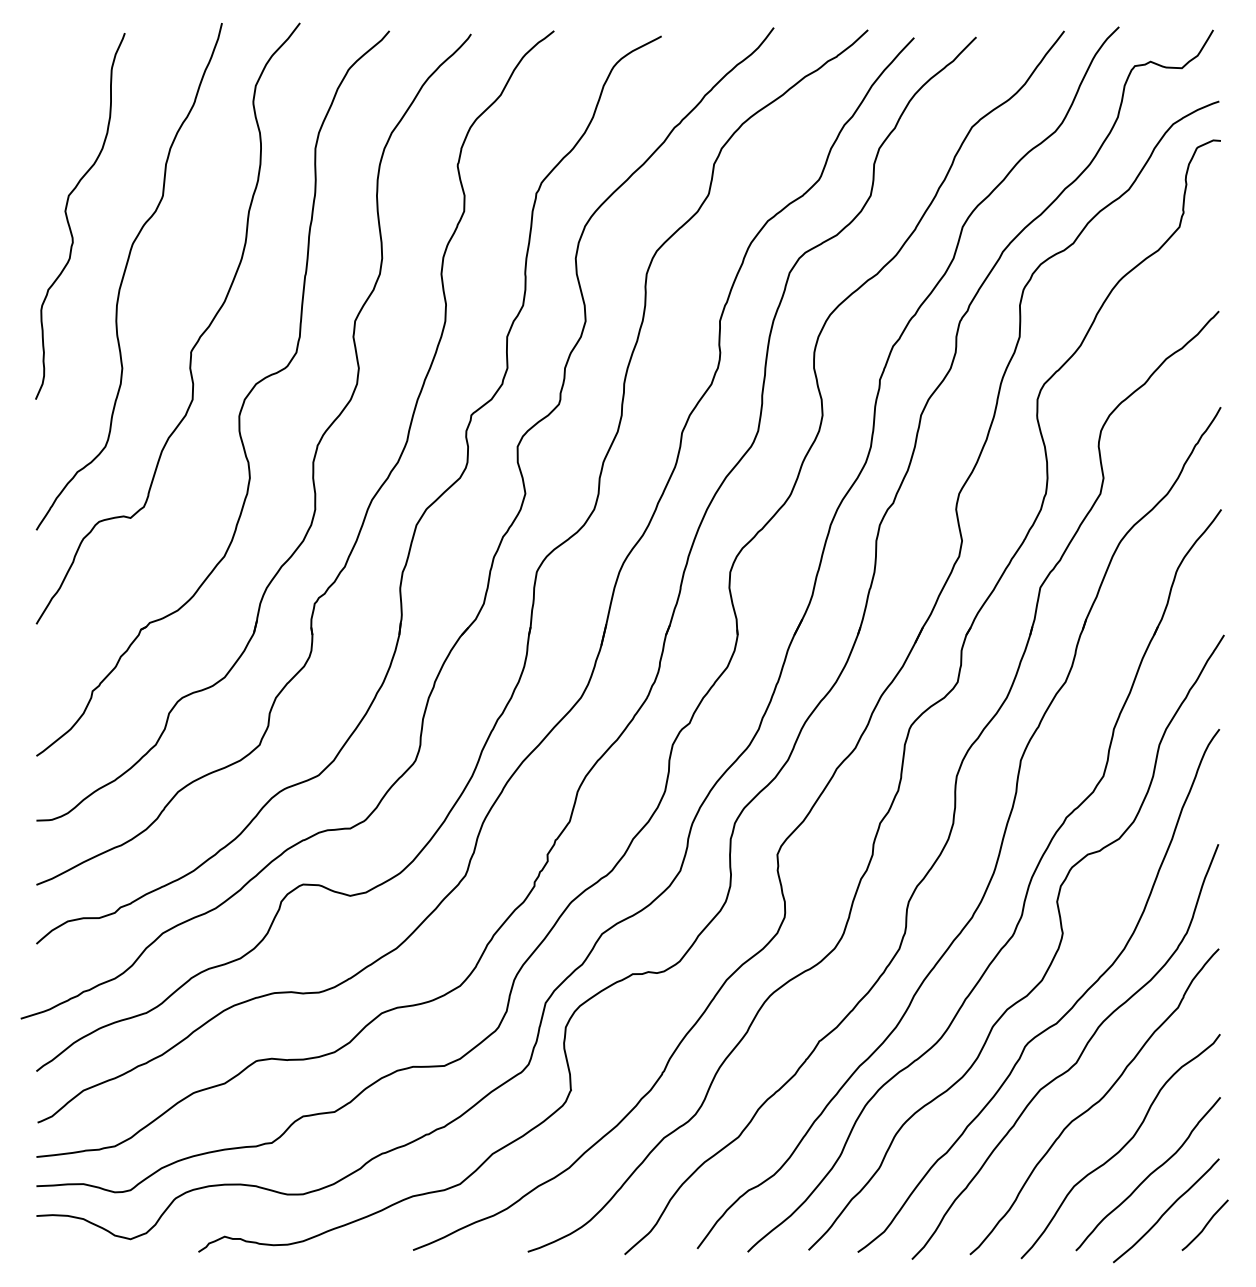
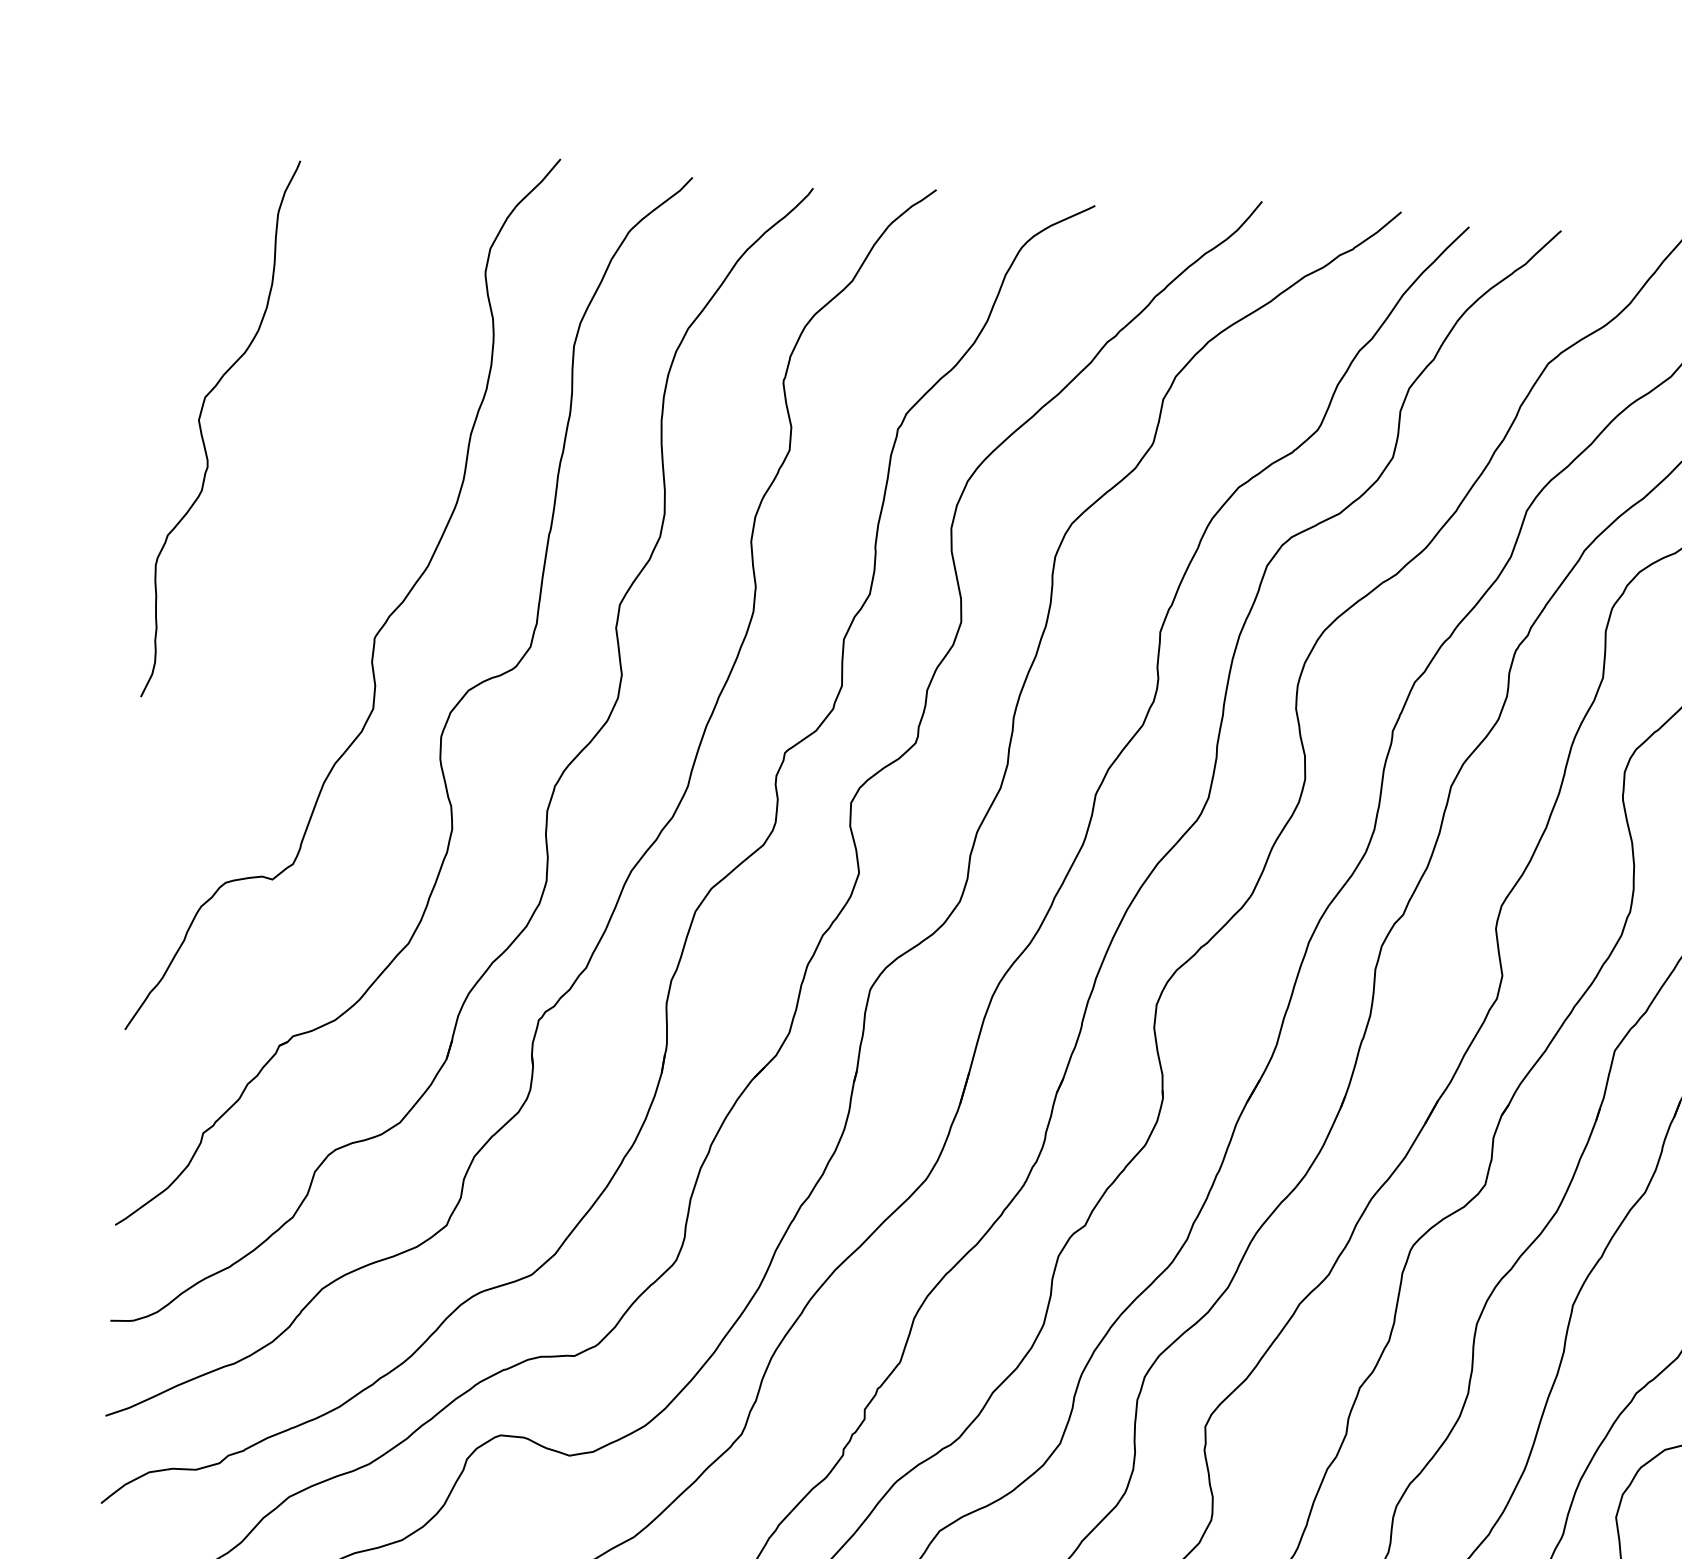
curve: (124, 276) -> (281, 521), removed

